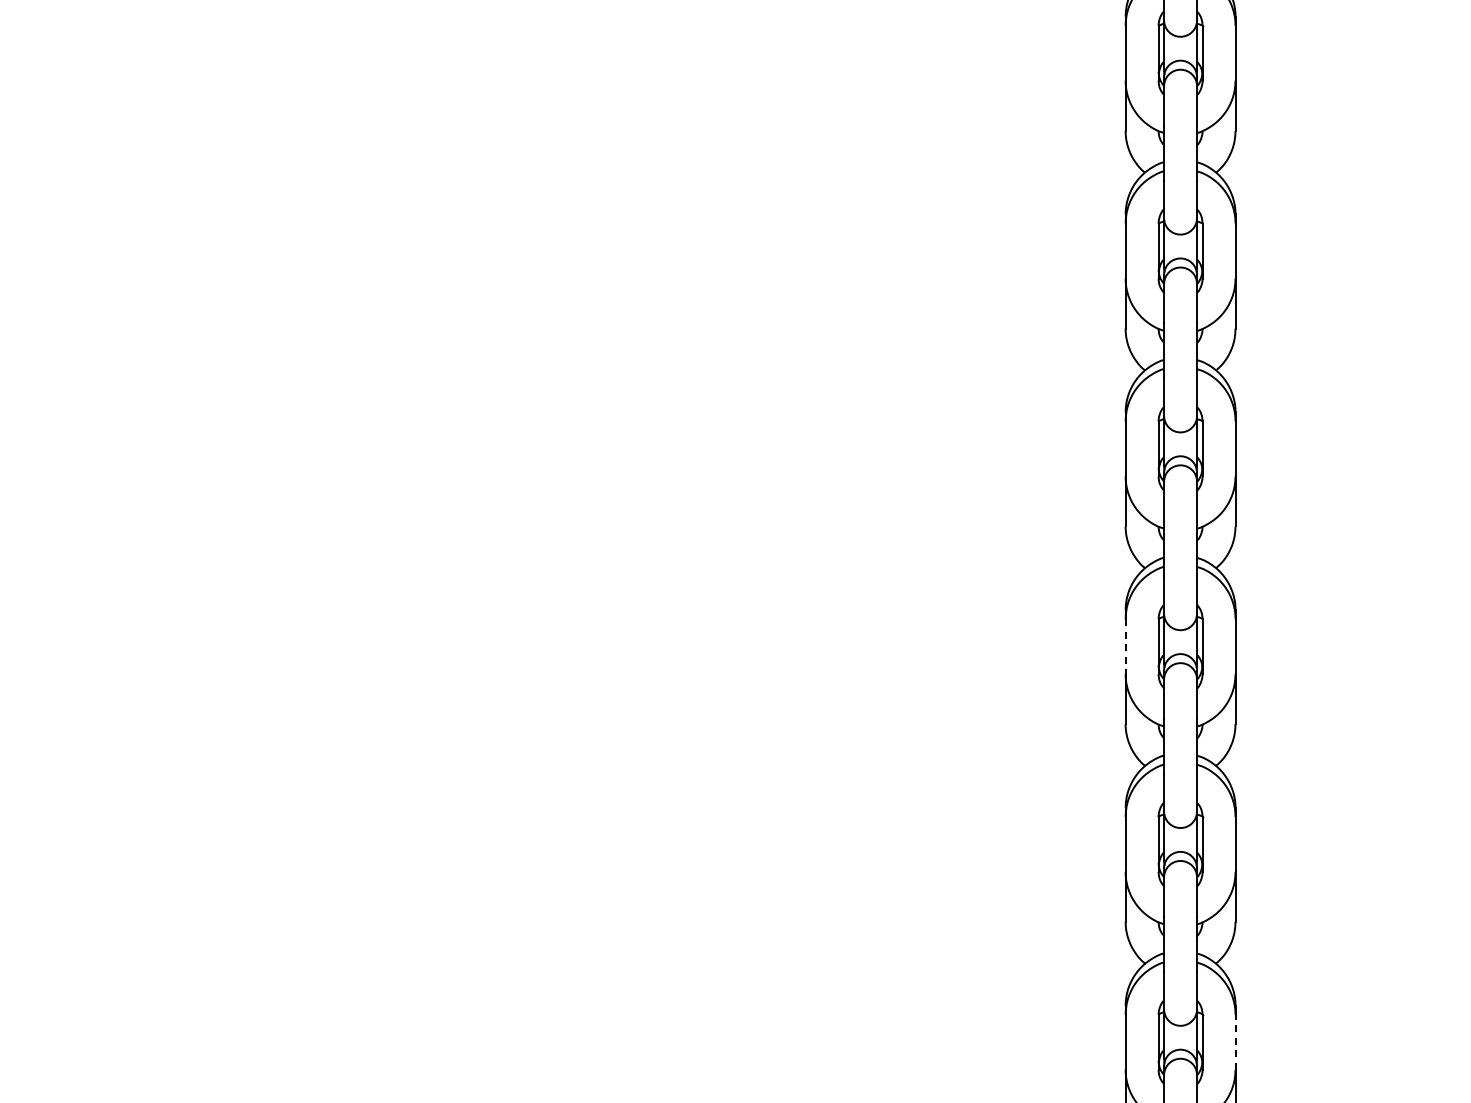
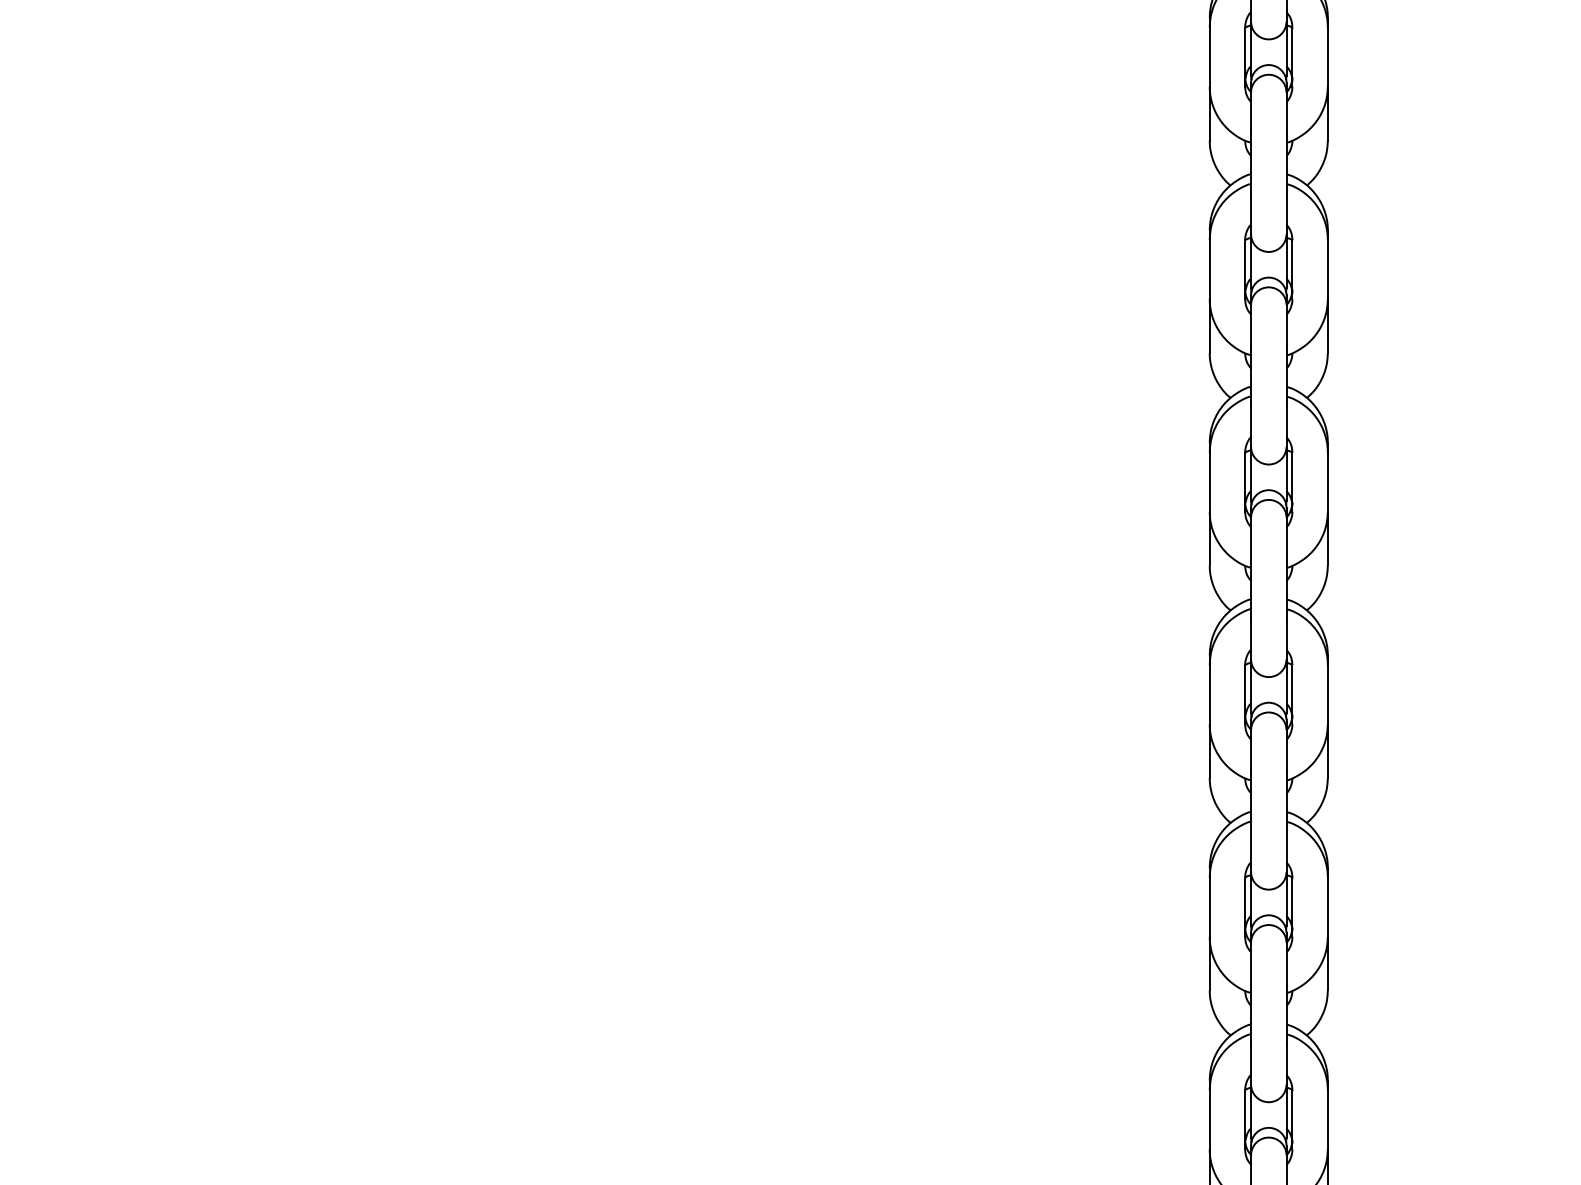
line: (1125, 647) -> (1209, 695), dashed -> solid
line: (1235, 1041) -> (1327, 1119), dashed -> solid

